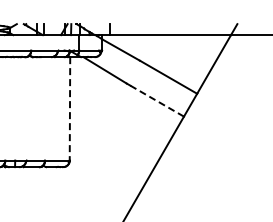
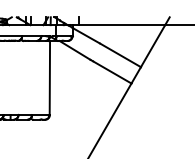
line: (157, 101) -> (112, 72), dashed -> solid
line: (69, 108) -> (49, 77), dashed -> solid

